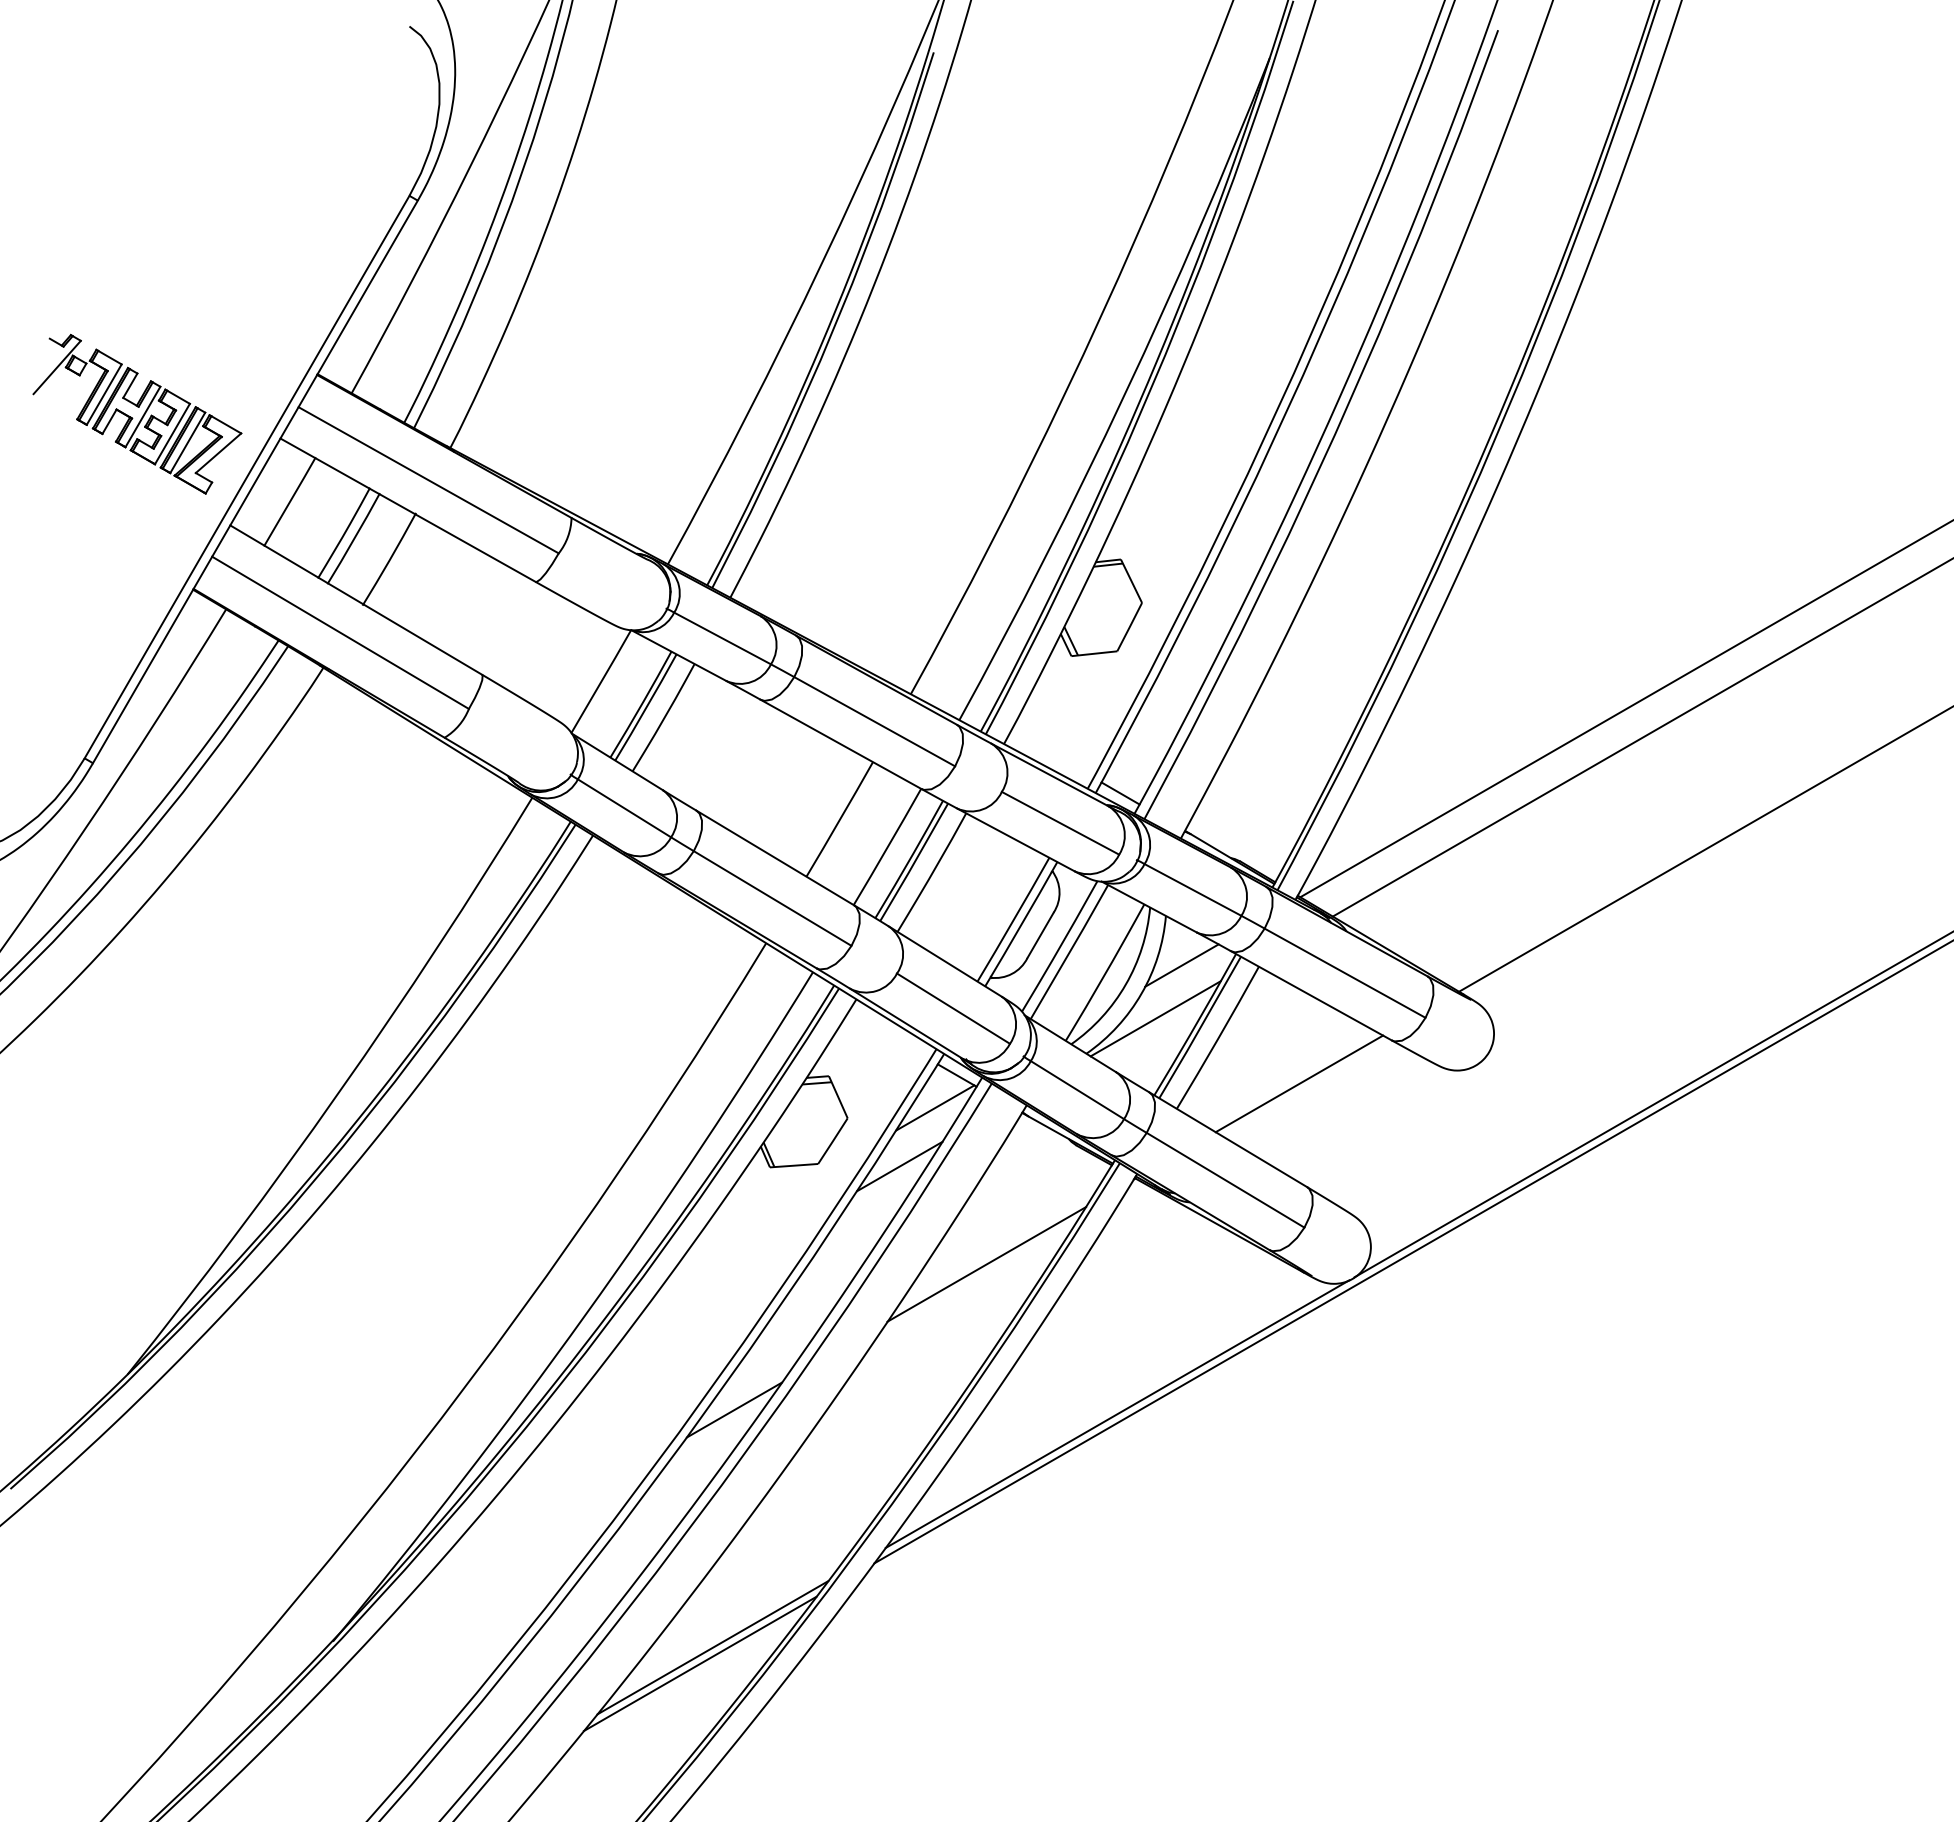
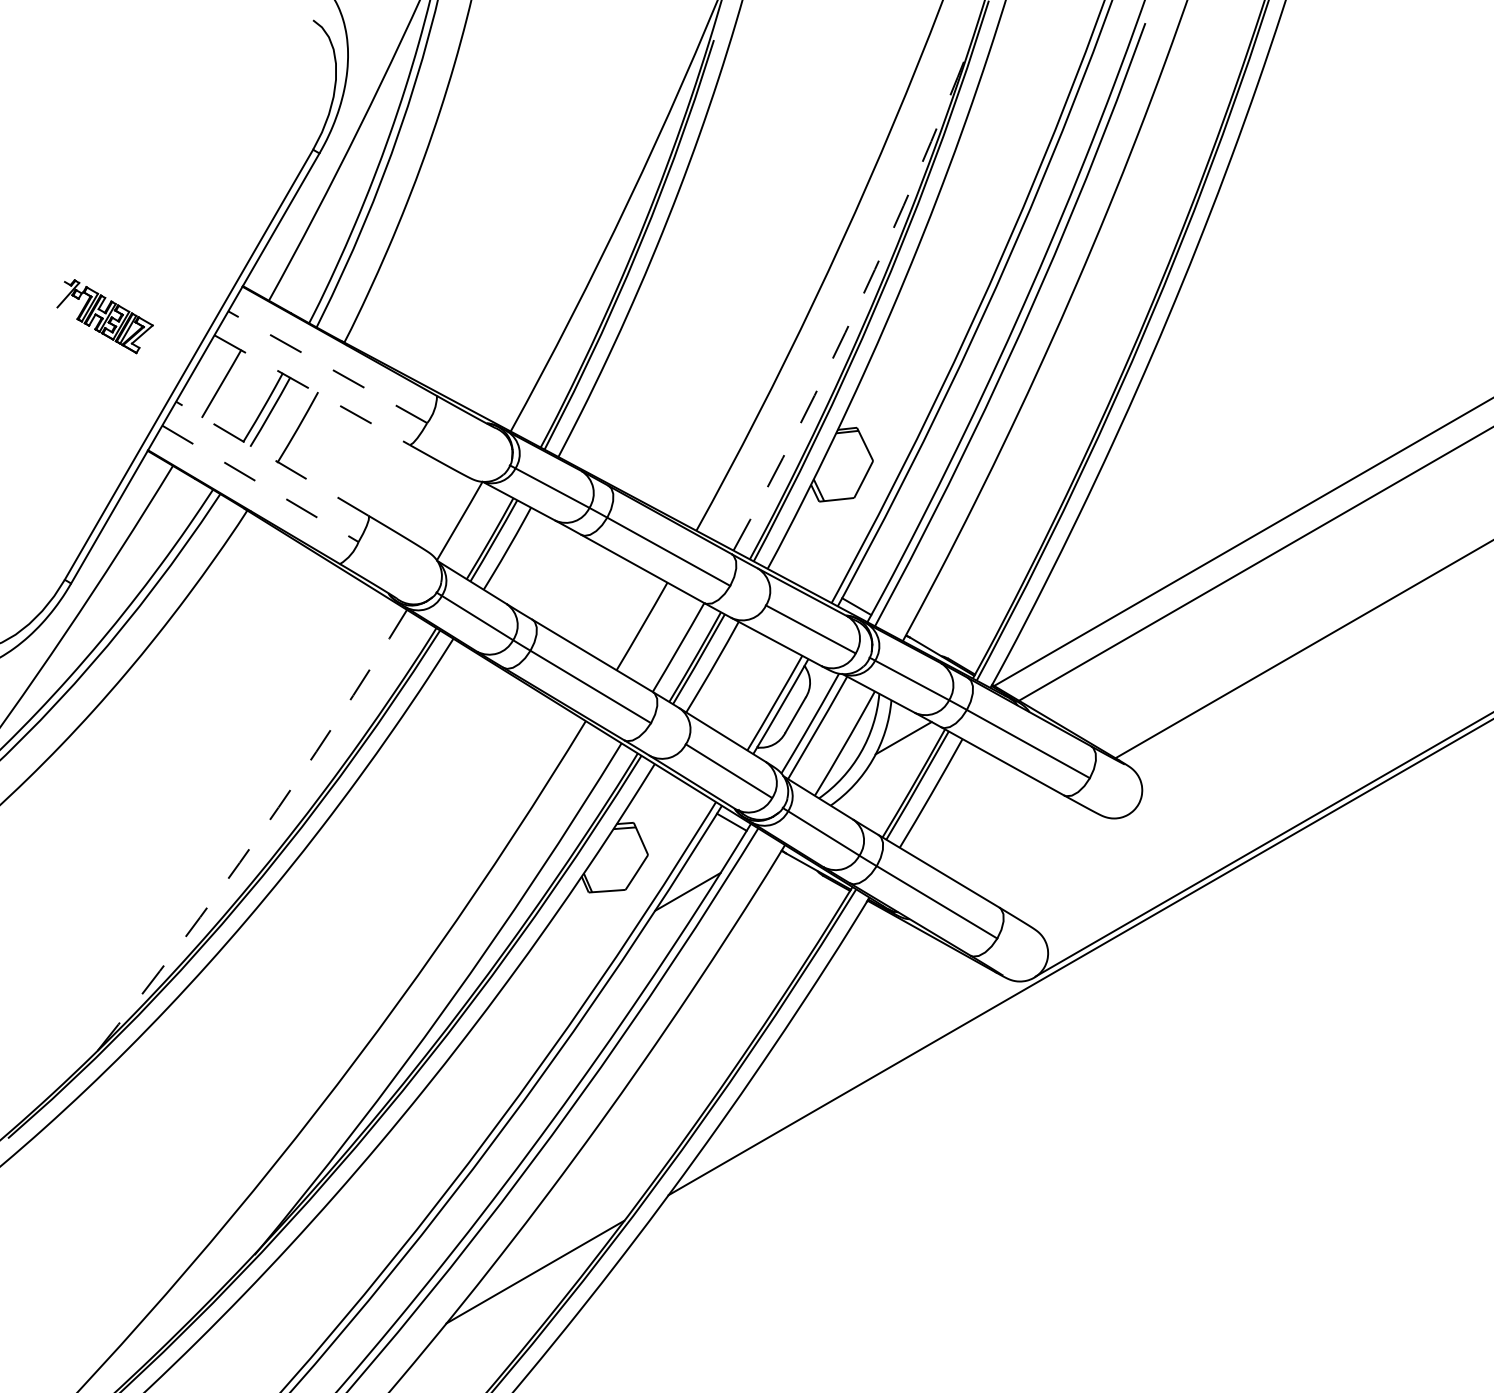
arc: (1125, 394) -> (860, 301), solid -> dashed
part: (137, 413) -> (105, 316), size x0.6
line: (428, 480) -> (327, 367), solid -> dashed
line: (408, 510) -> (312, 390), solid -> dashed
line: (355, 599) -> (271, 458), solid -> dashed
line: (340, 633) -> (260, 484), solid -> dashed
line: (1155, 1018) -> (883, 778), removed
line: (1299, 1083) -> (993, 828), removed
arc: (339, 1092) -> (259, 835), solid -> dashed
line: (935, 1107) -> (715, 846), removed
line: (986, 1264) -> (754, 966), removed
line: (733, 1409) -> (560, 1077), removed
line: (1117, 1414) -> (854, 1081), removed
line: (712, 1647) -> (544, 1259), removed

